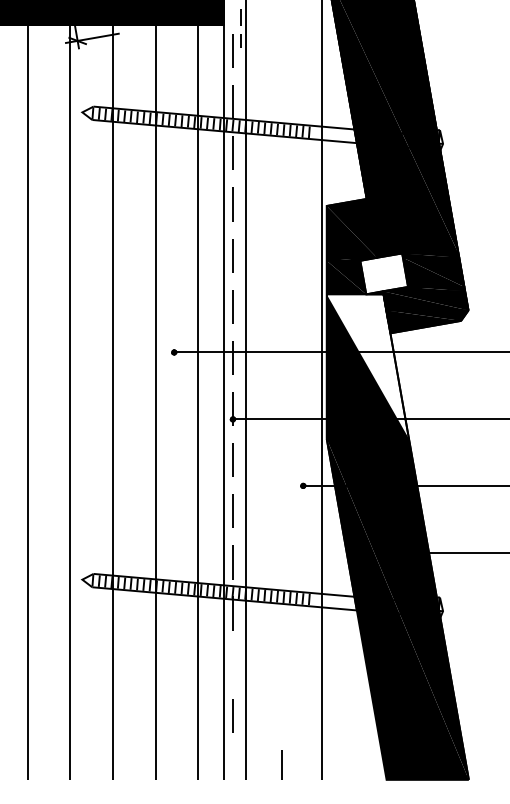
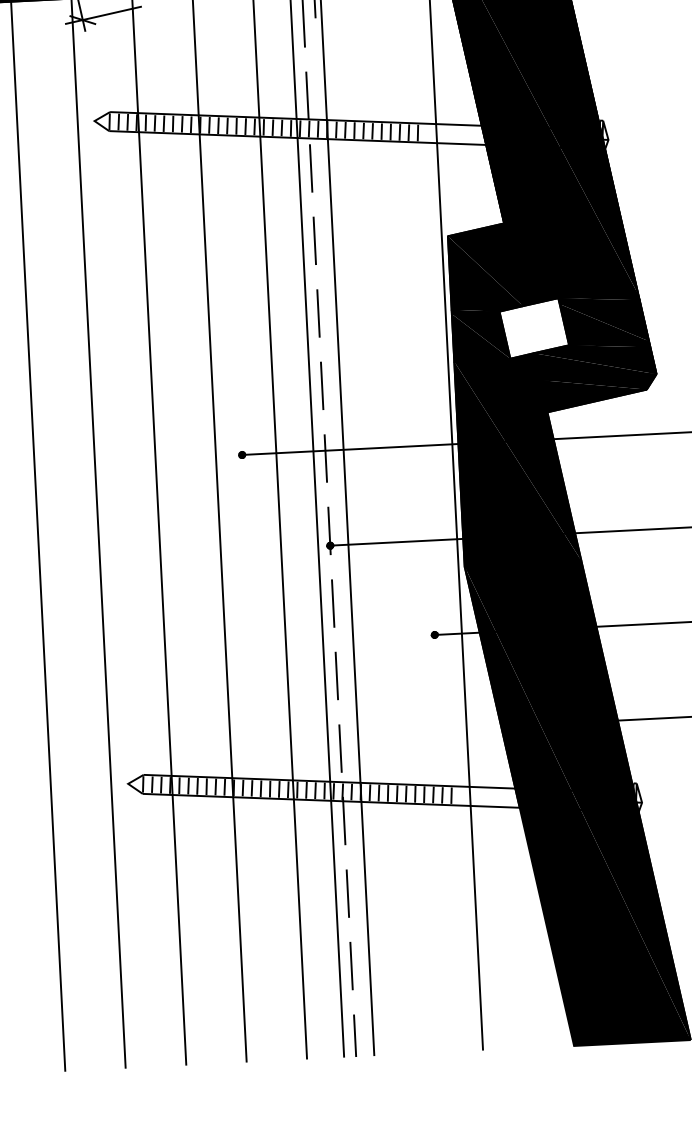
fill: (367, 366) -> (517, 461), added
line: (232, 664) -> (347, 893), added
line: (281, 764) -> (354, 1035), moved

